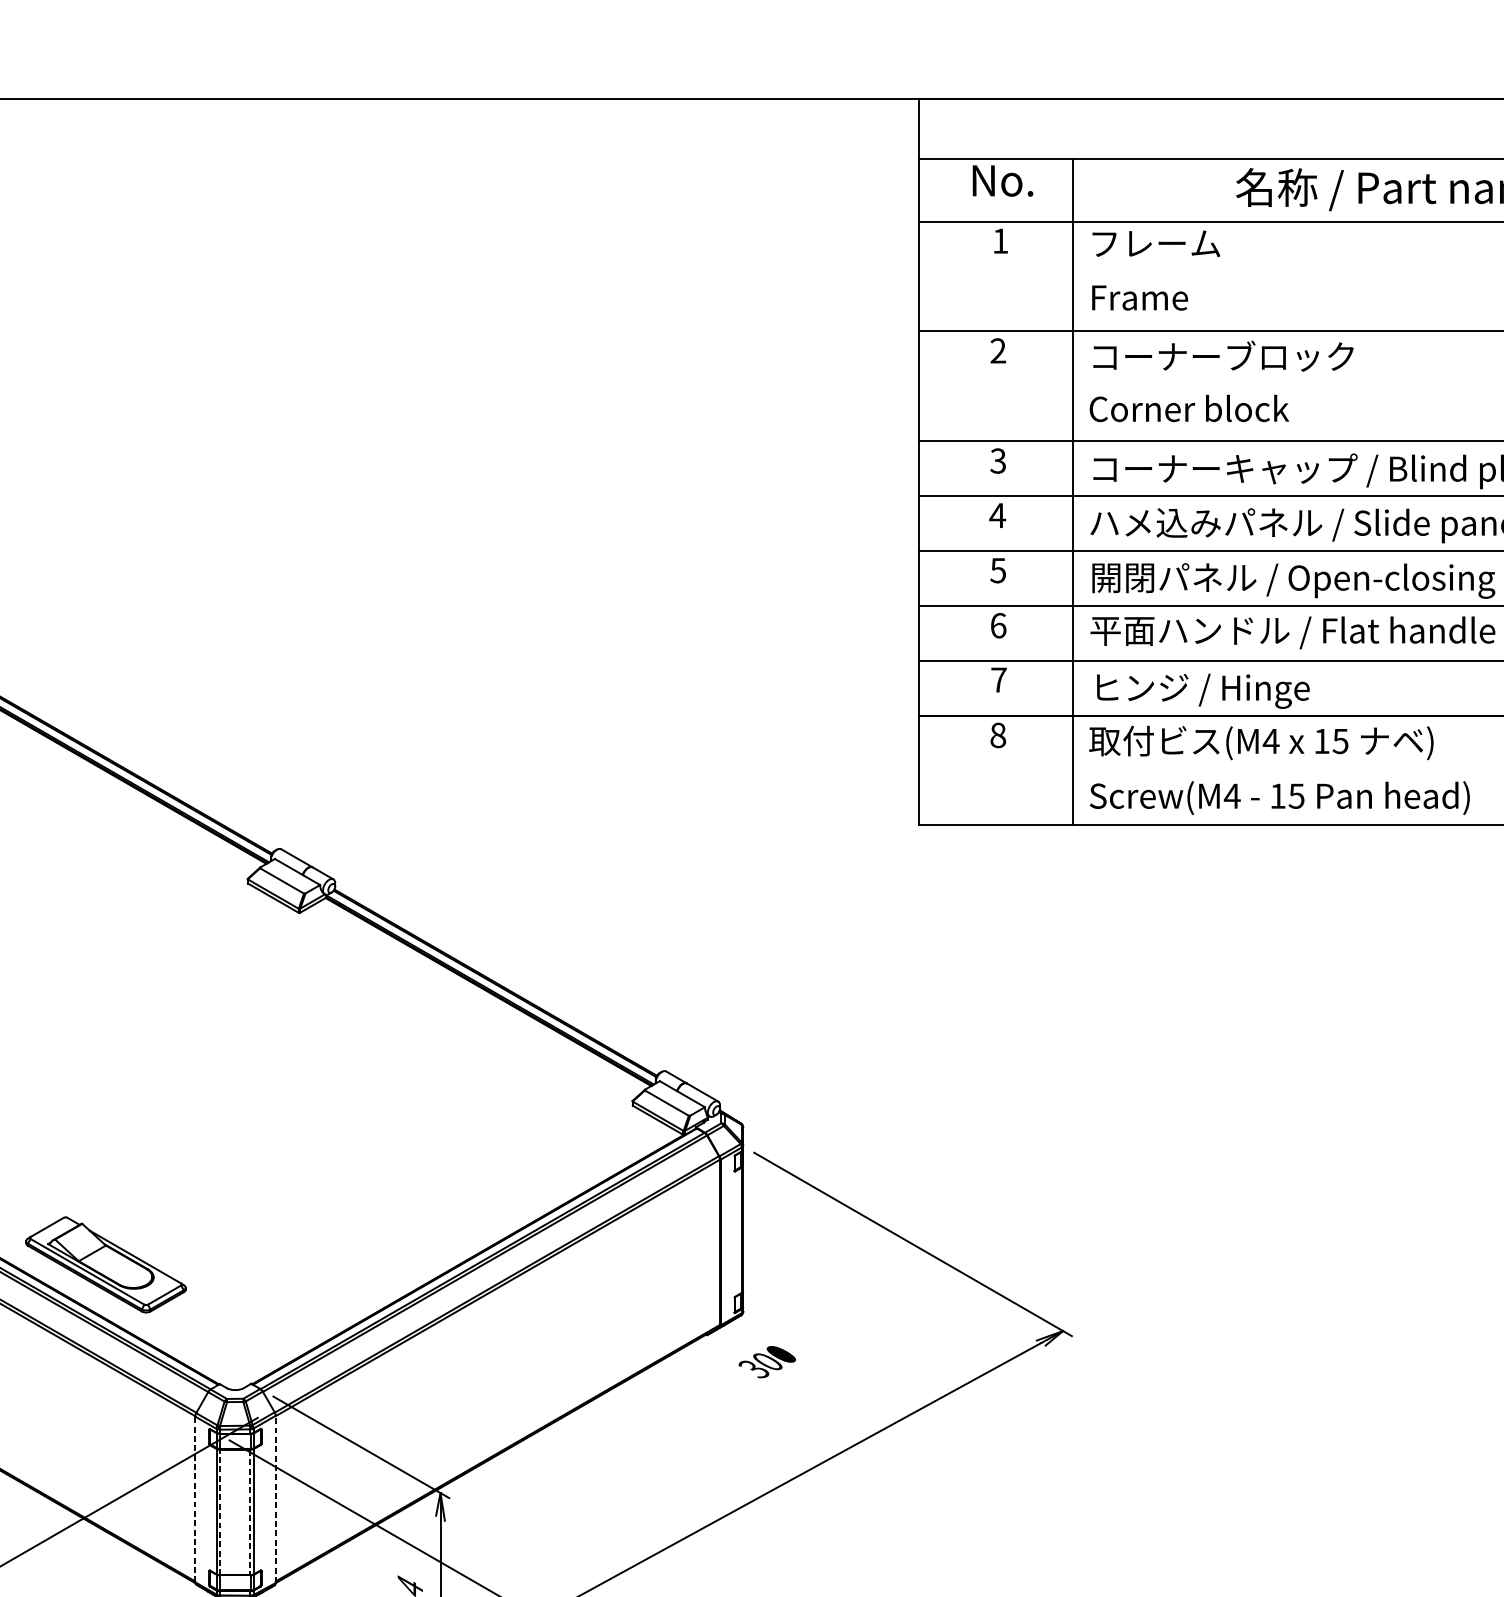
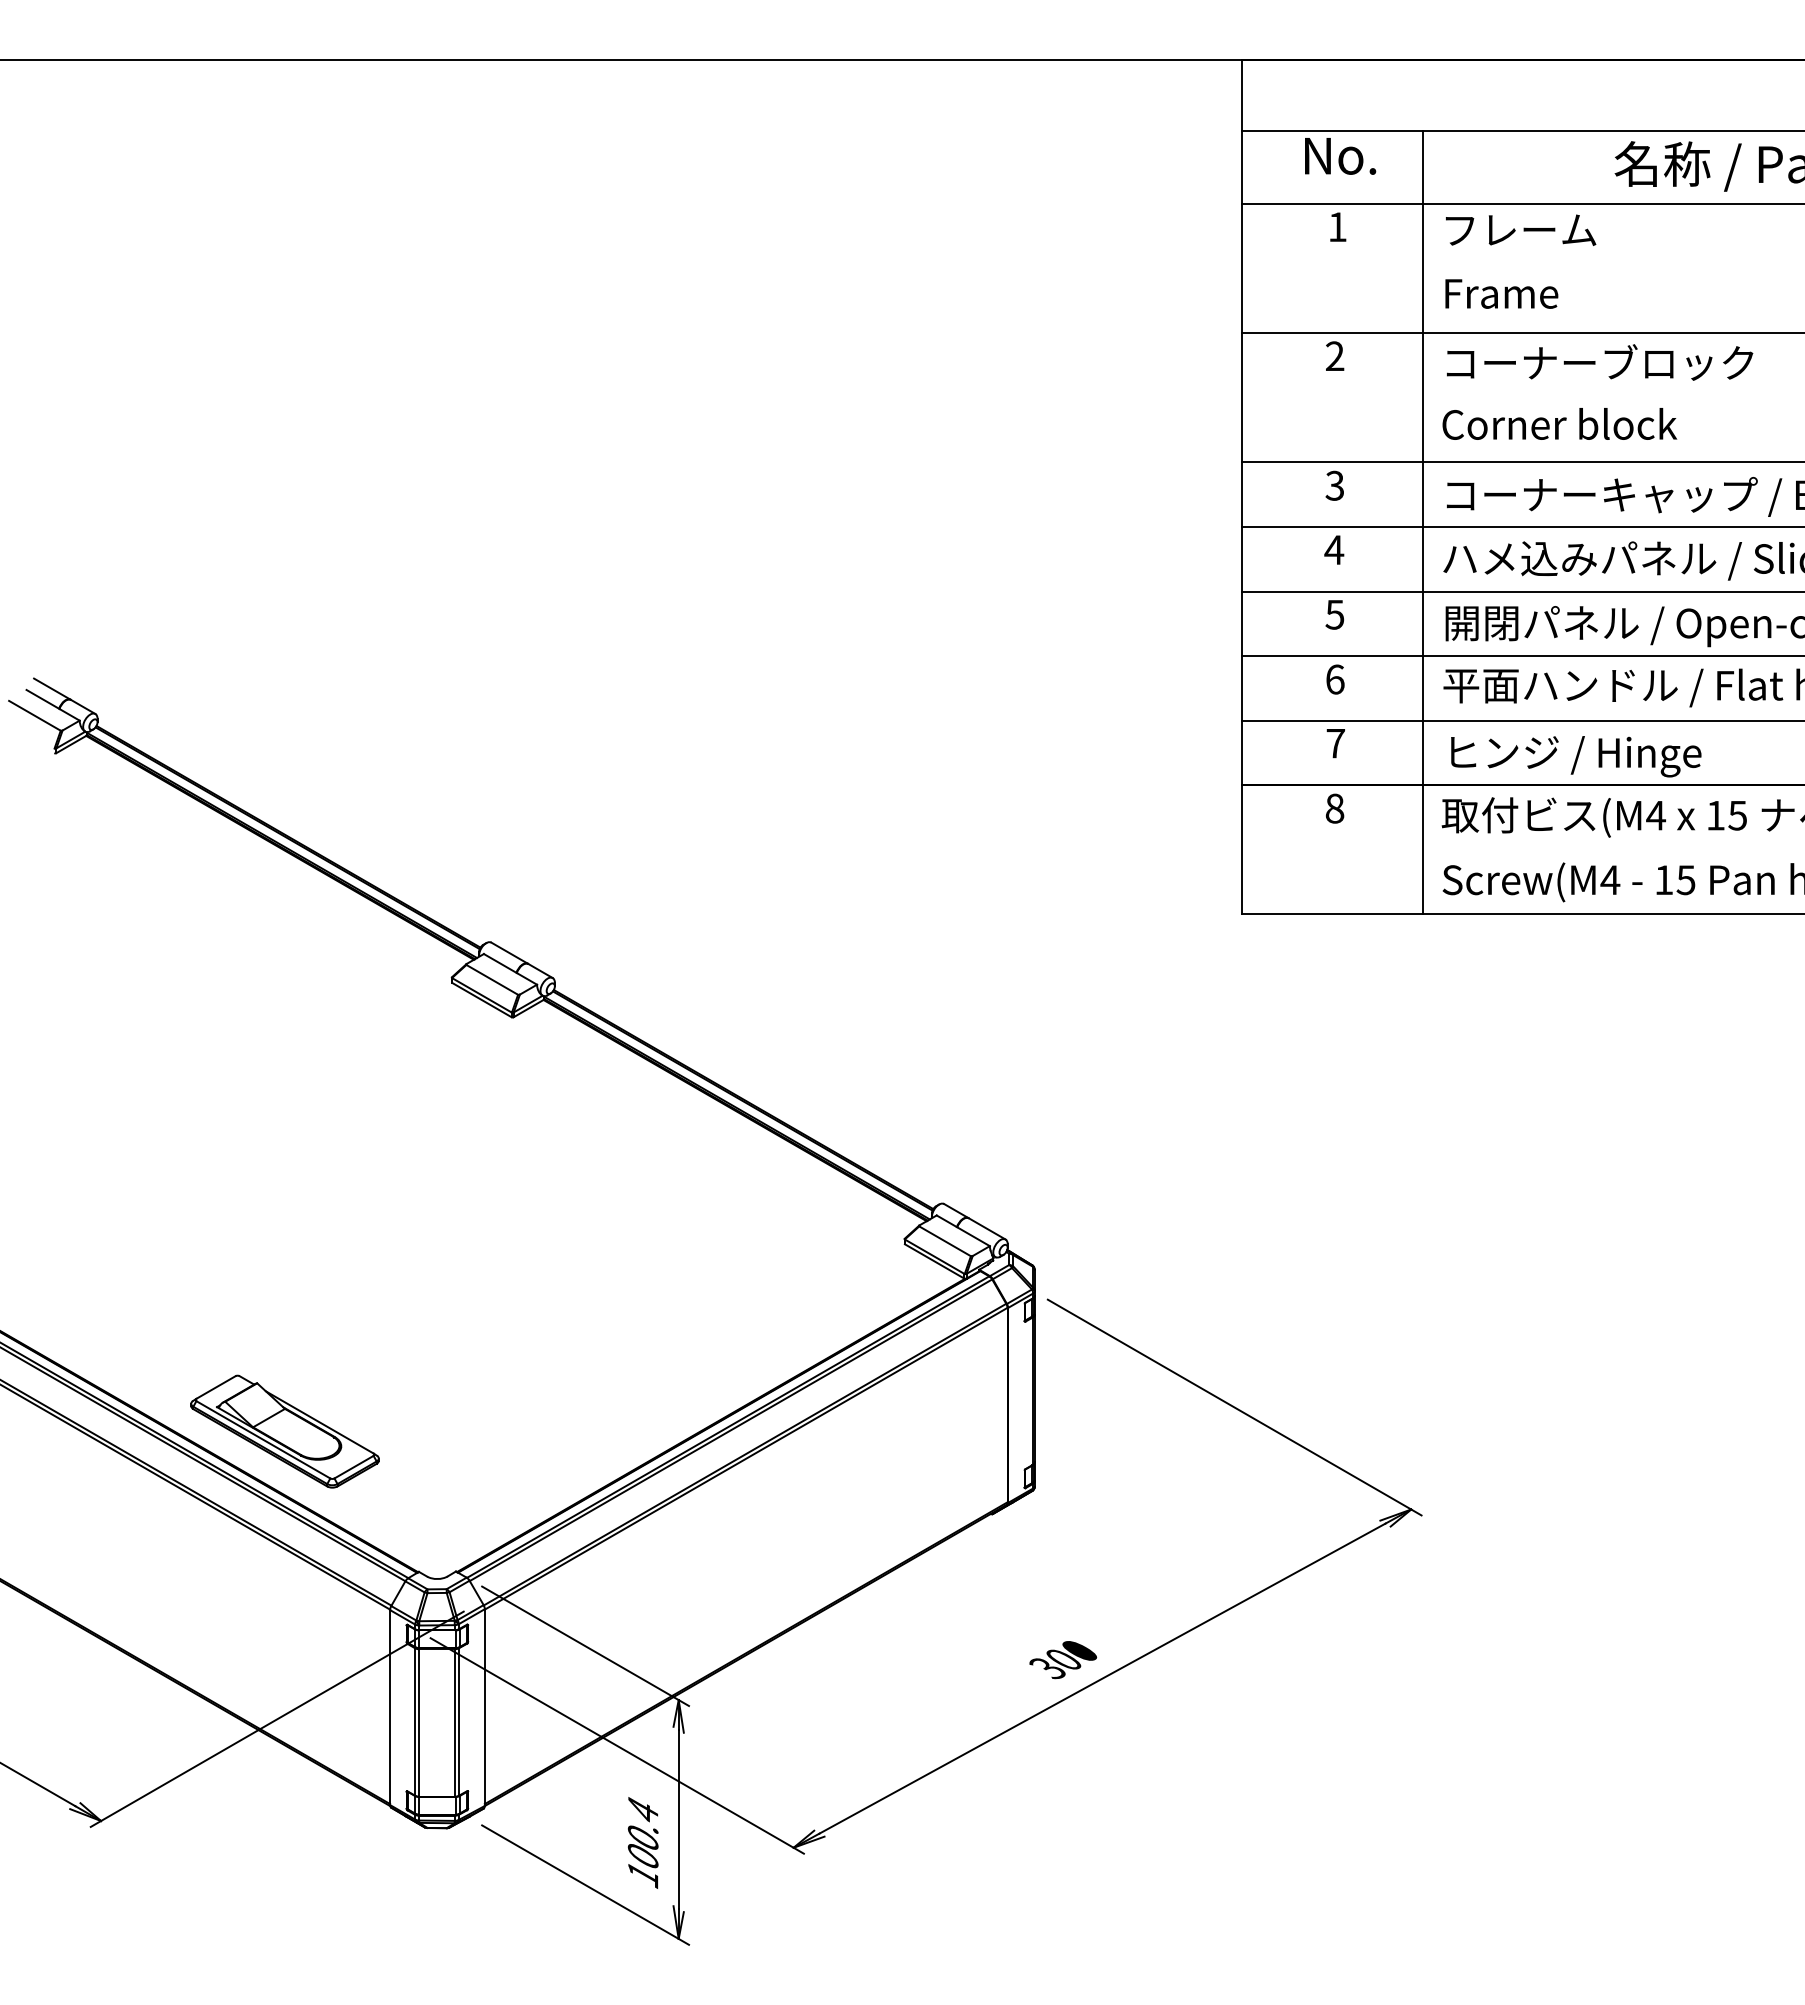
text: (767, 1362) -> (1063, 1660), moved
line: (195, 1499) -> (390, 1707), dashed -> solid
line: (275, 1499) -> (484, 1707), dashed -> solid
line: (220, 1512) -> (419, 1723), dashed -> solid
line: (249, 1512) -> (454, 1723), dashed -> solid

